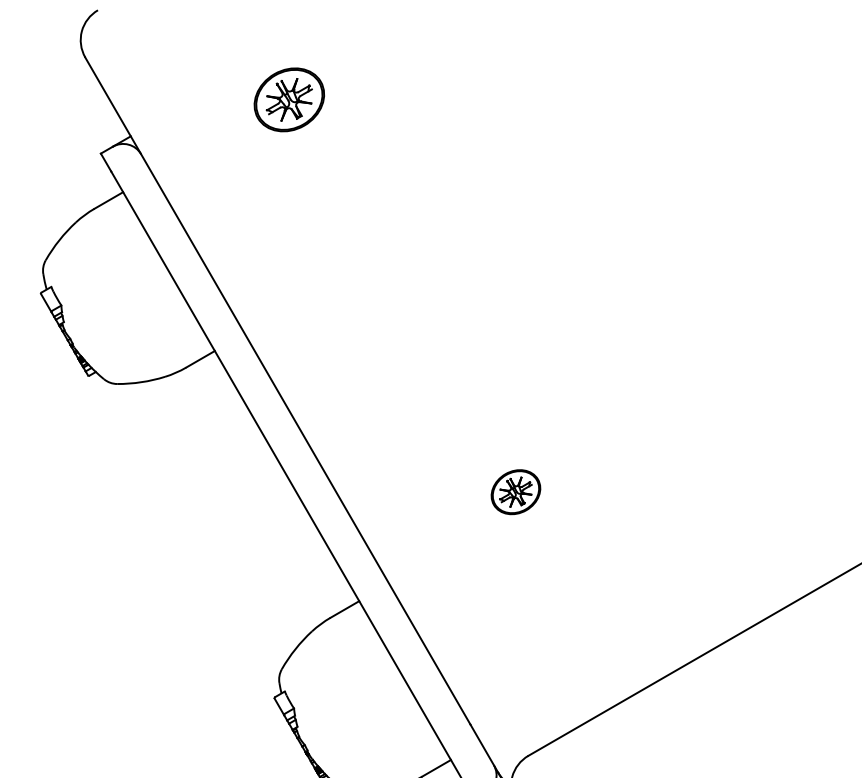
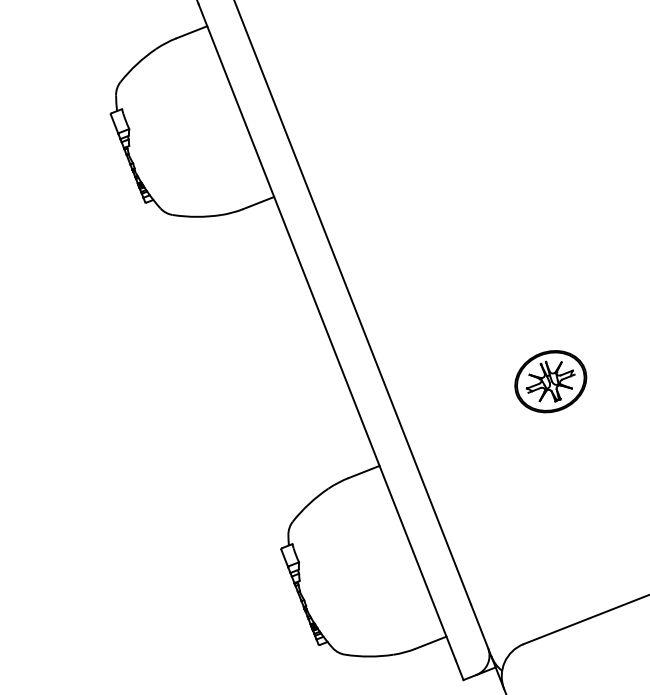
part: (515, 491) -> (550, 380), size x1.43

